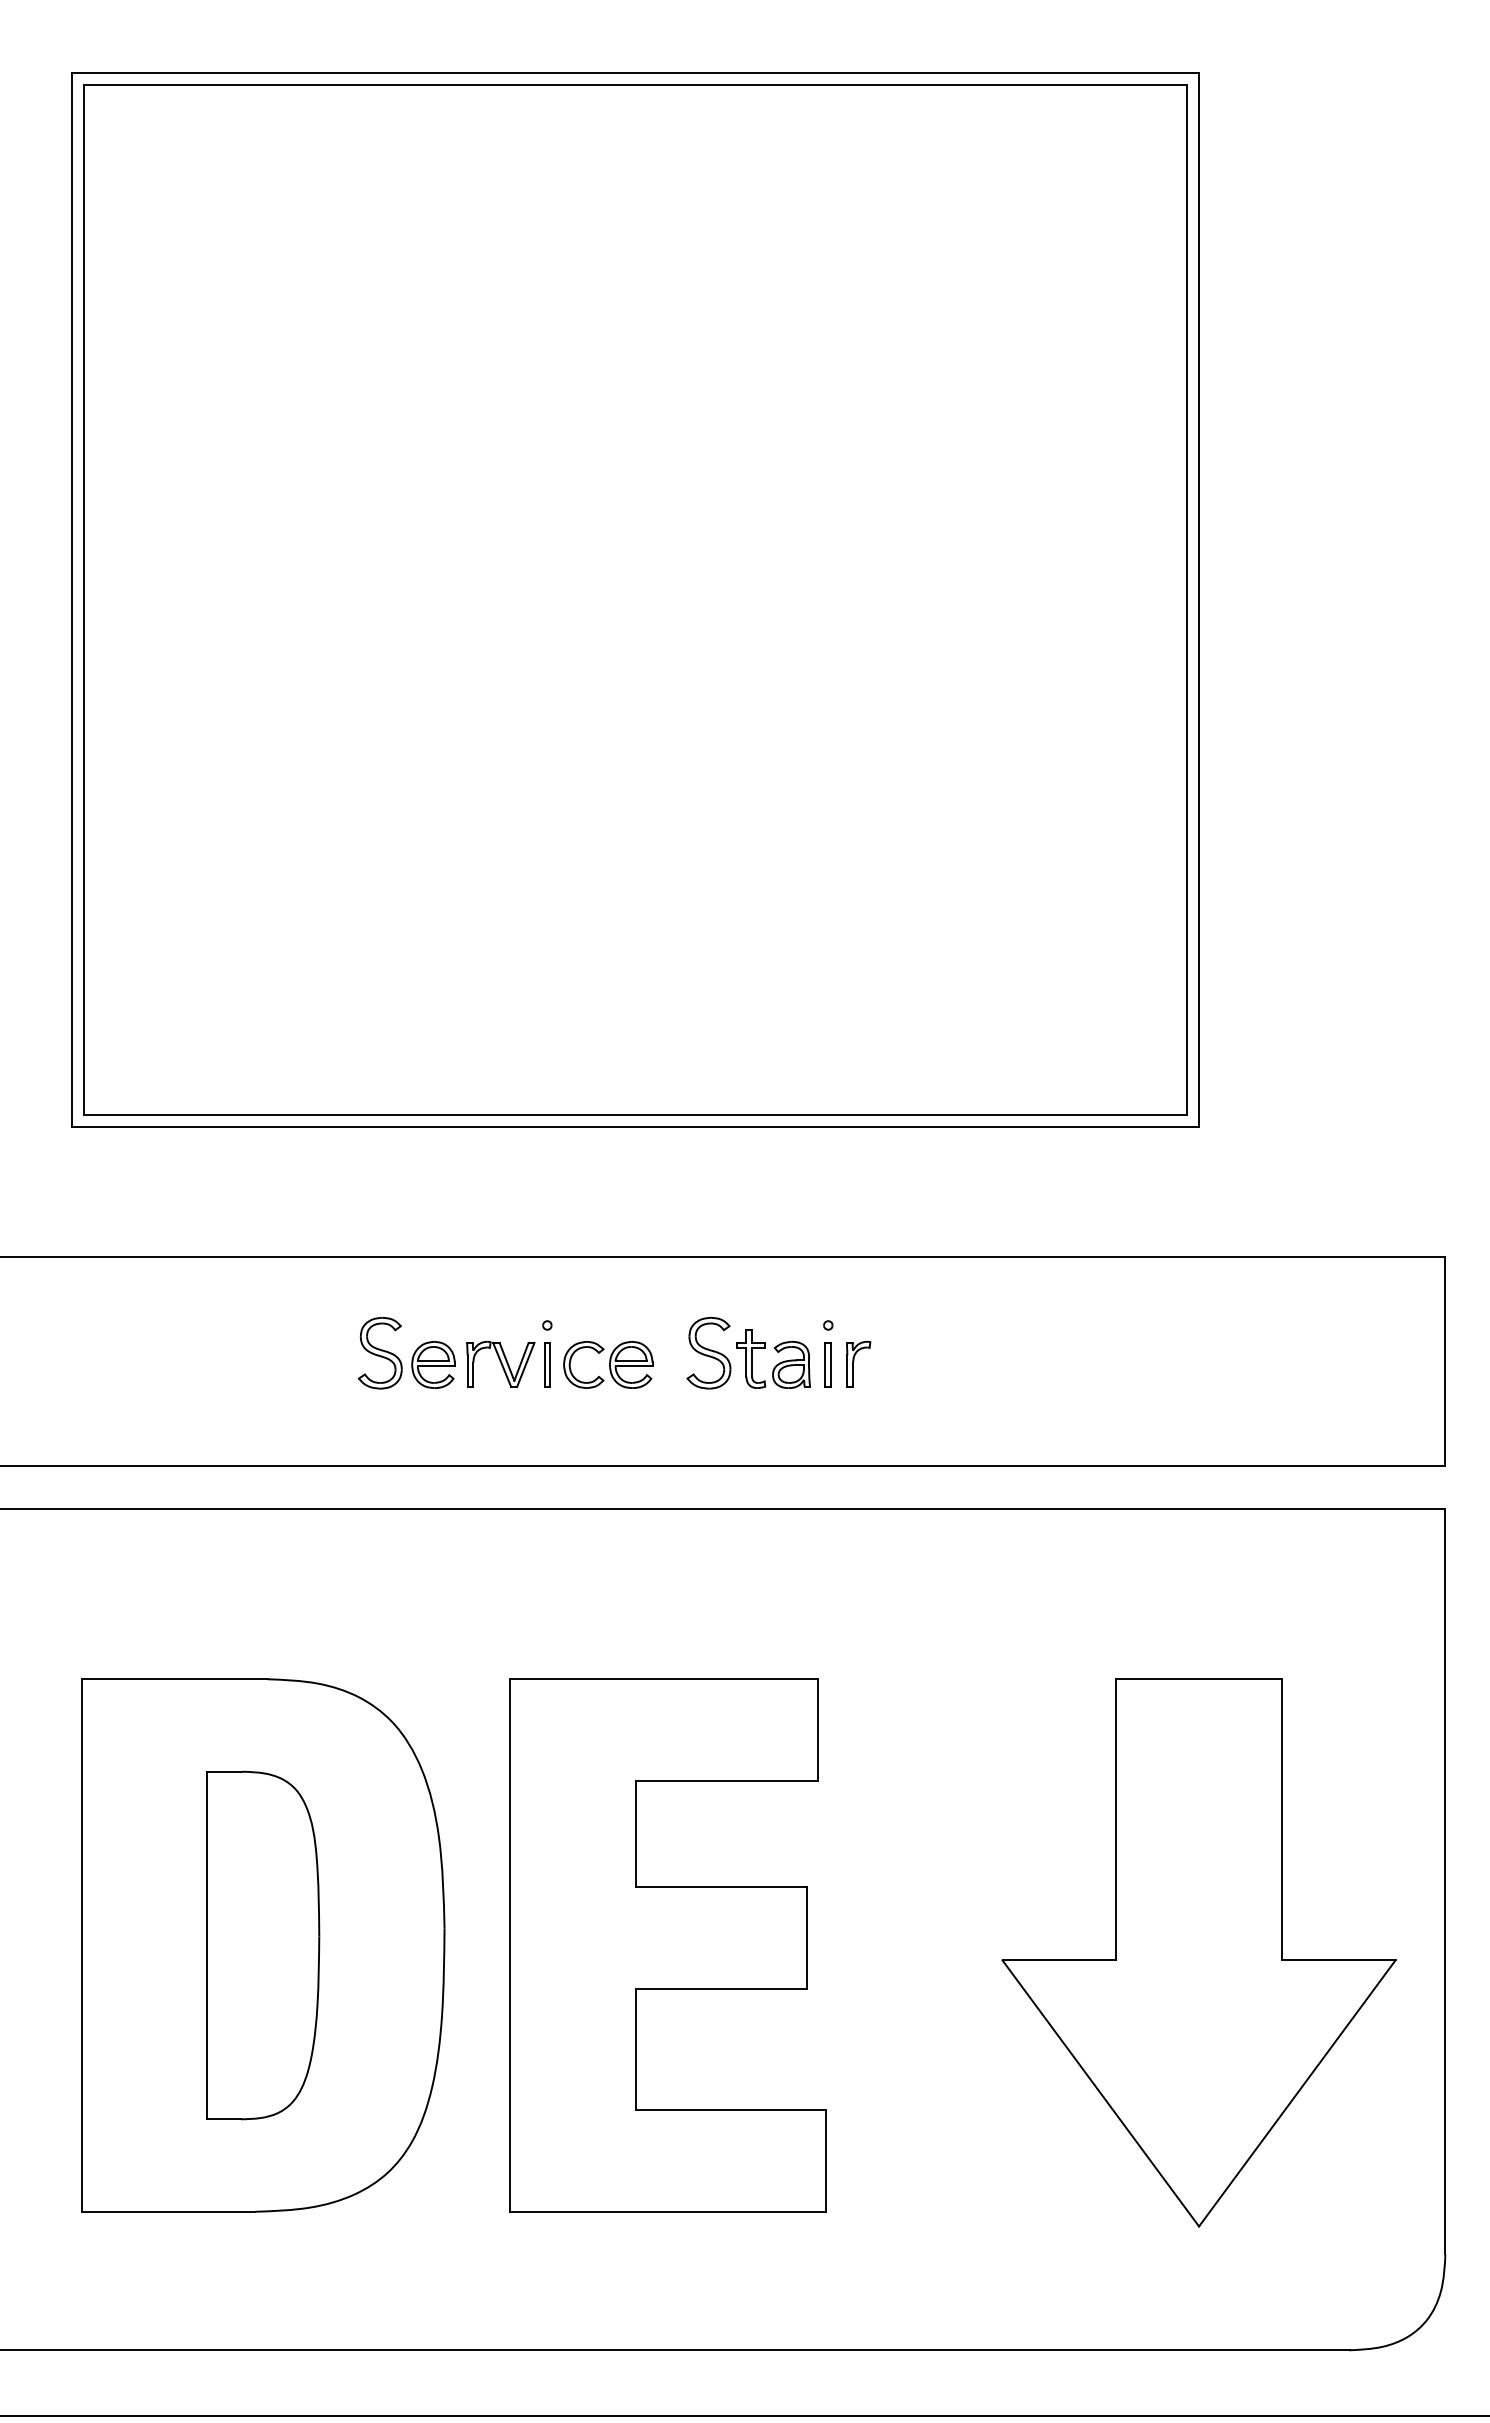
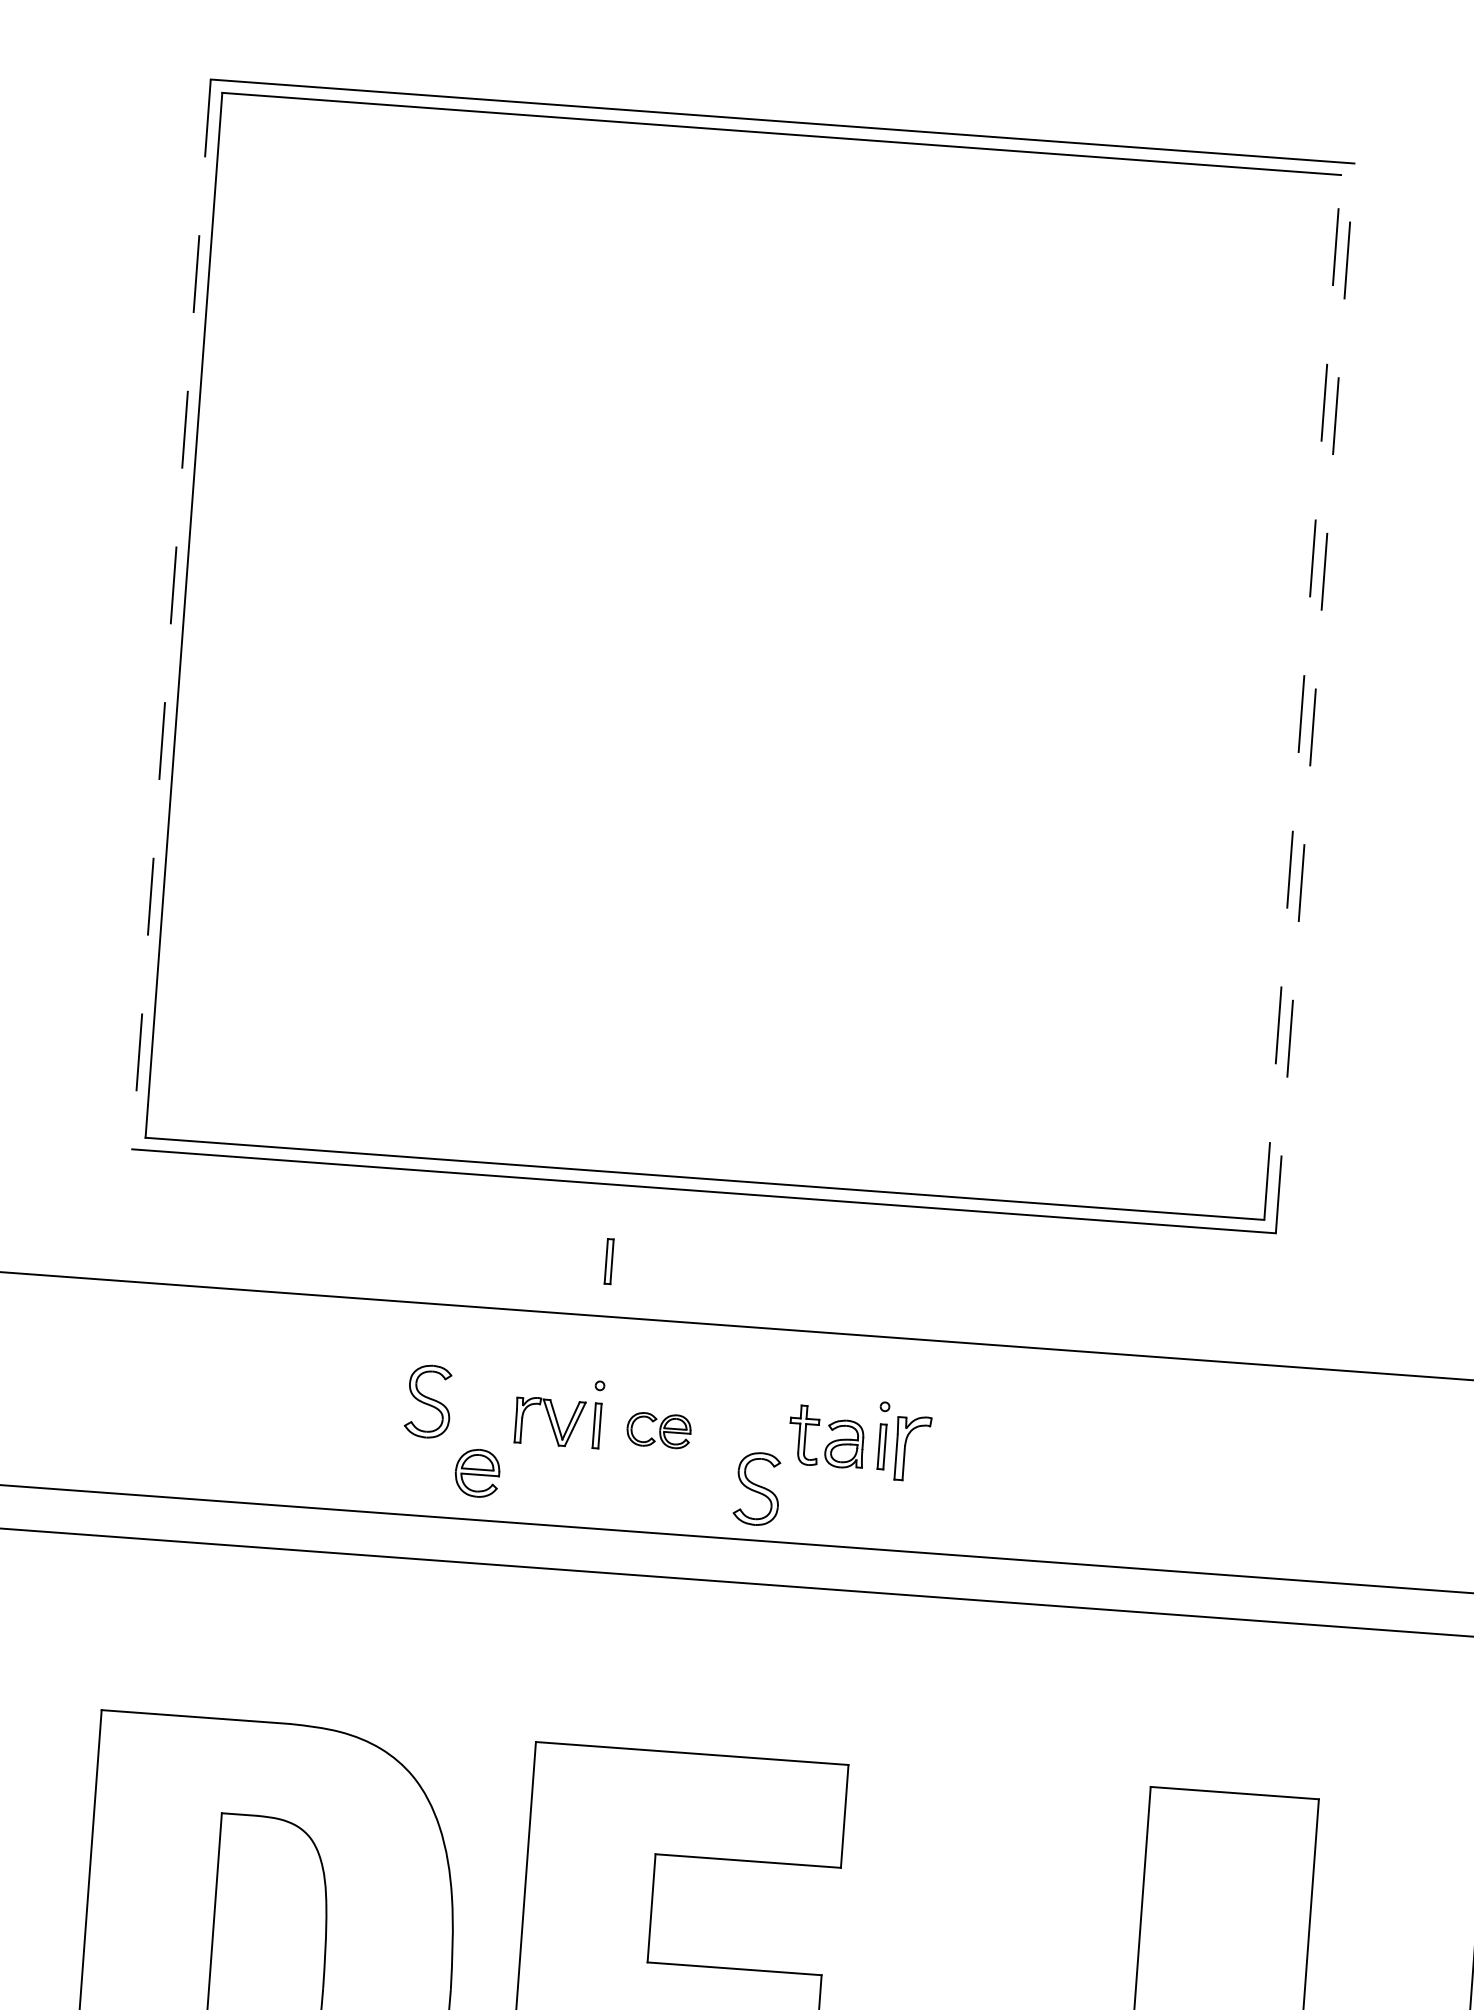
line: (1186, 599) -> (1302, 697), solid -> dashed
line: (1198, 599) -> (1314, 697), solid -> dashed
line: (71, 600) -> (171, 614), solid -> dashed
part: (547, 1202) -> (609, 1261), added
part: (708, 1352) -> (756, 1488), moved
part: (858, 1363) -> (912, 1447), size x1.4
part: (433, 1364) -> (477, 1472), moved
part: (608, 1364) -> (659, 1430), size x0.7

